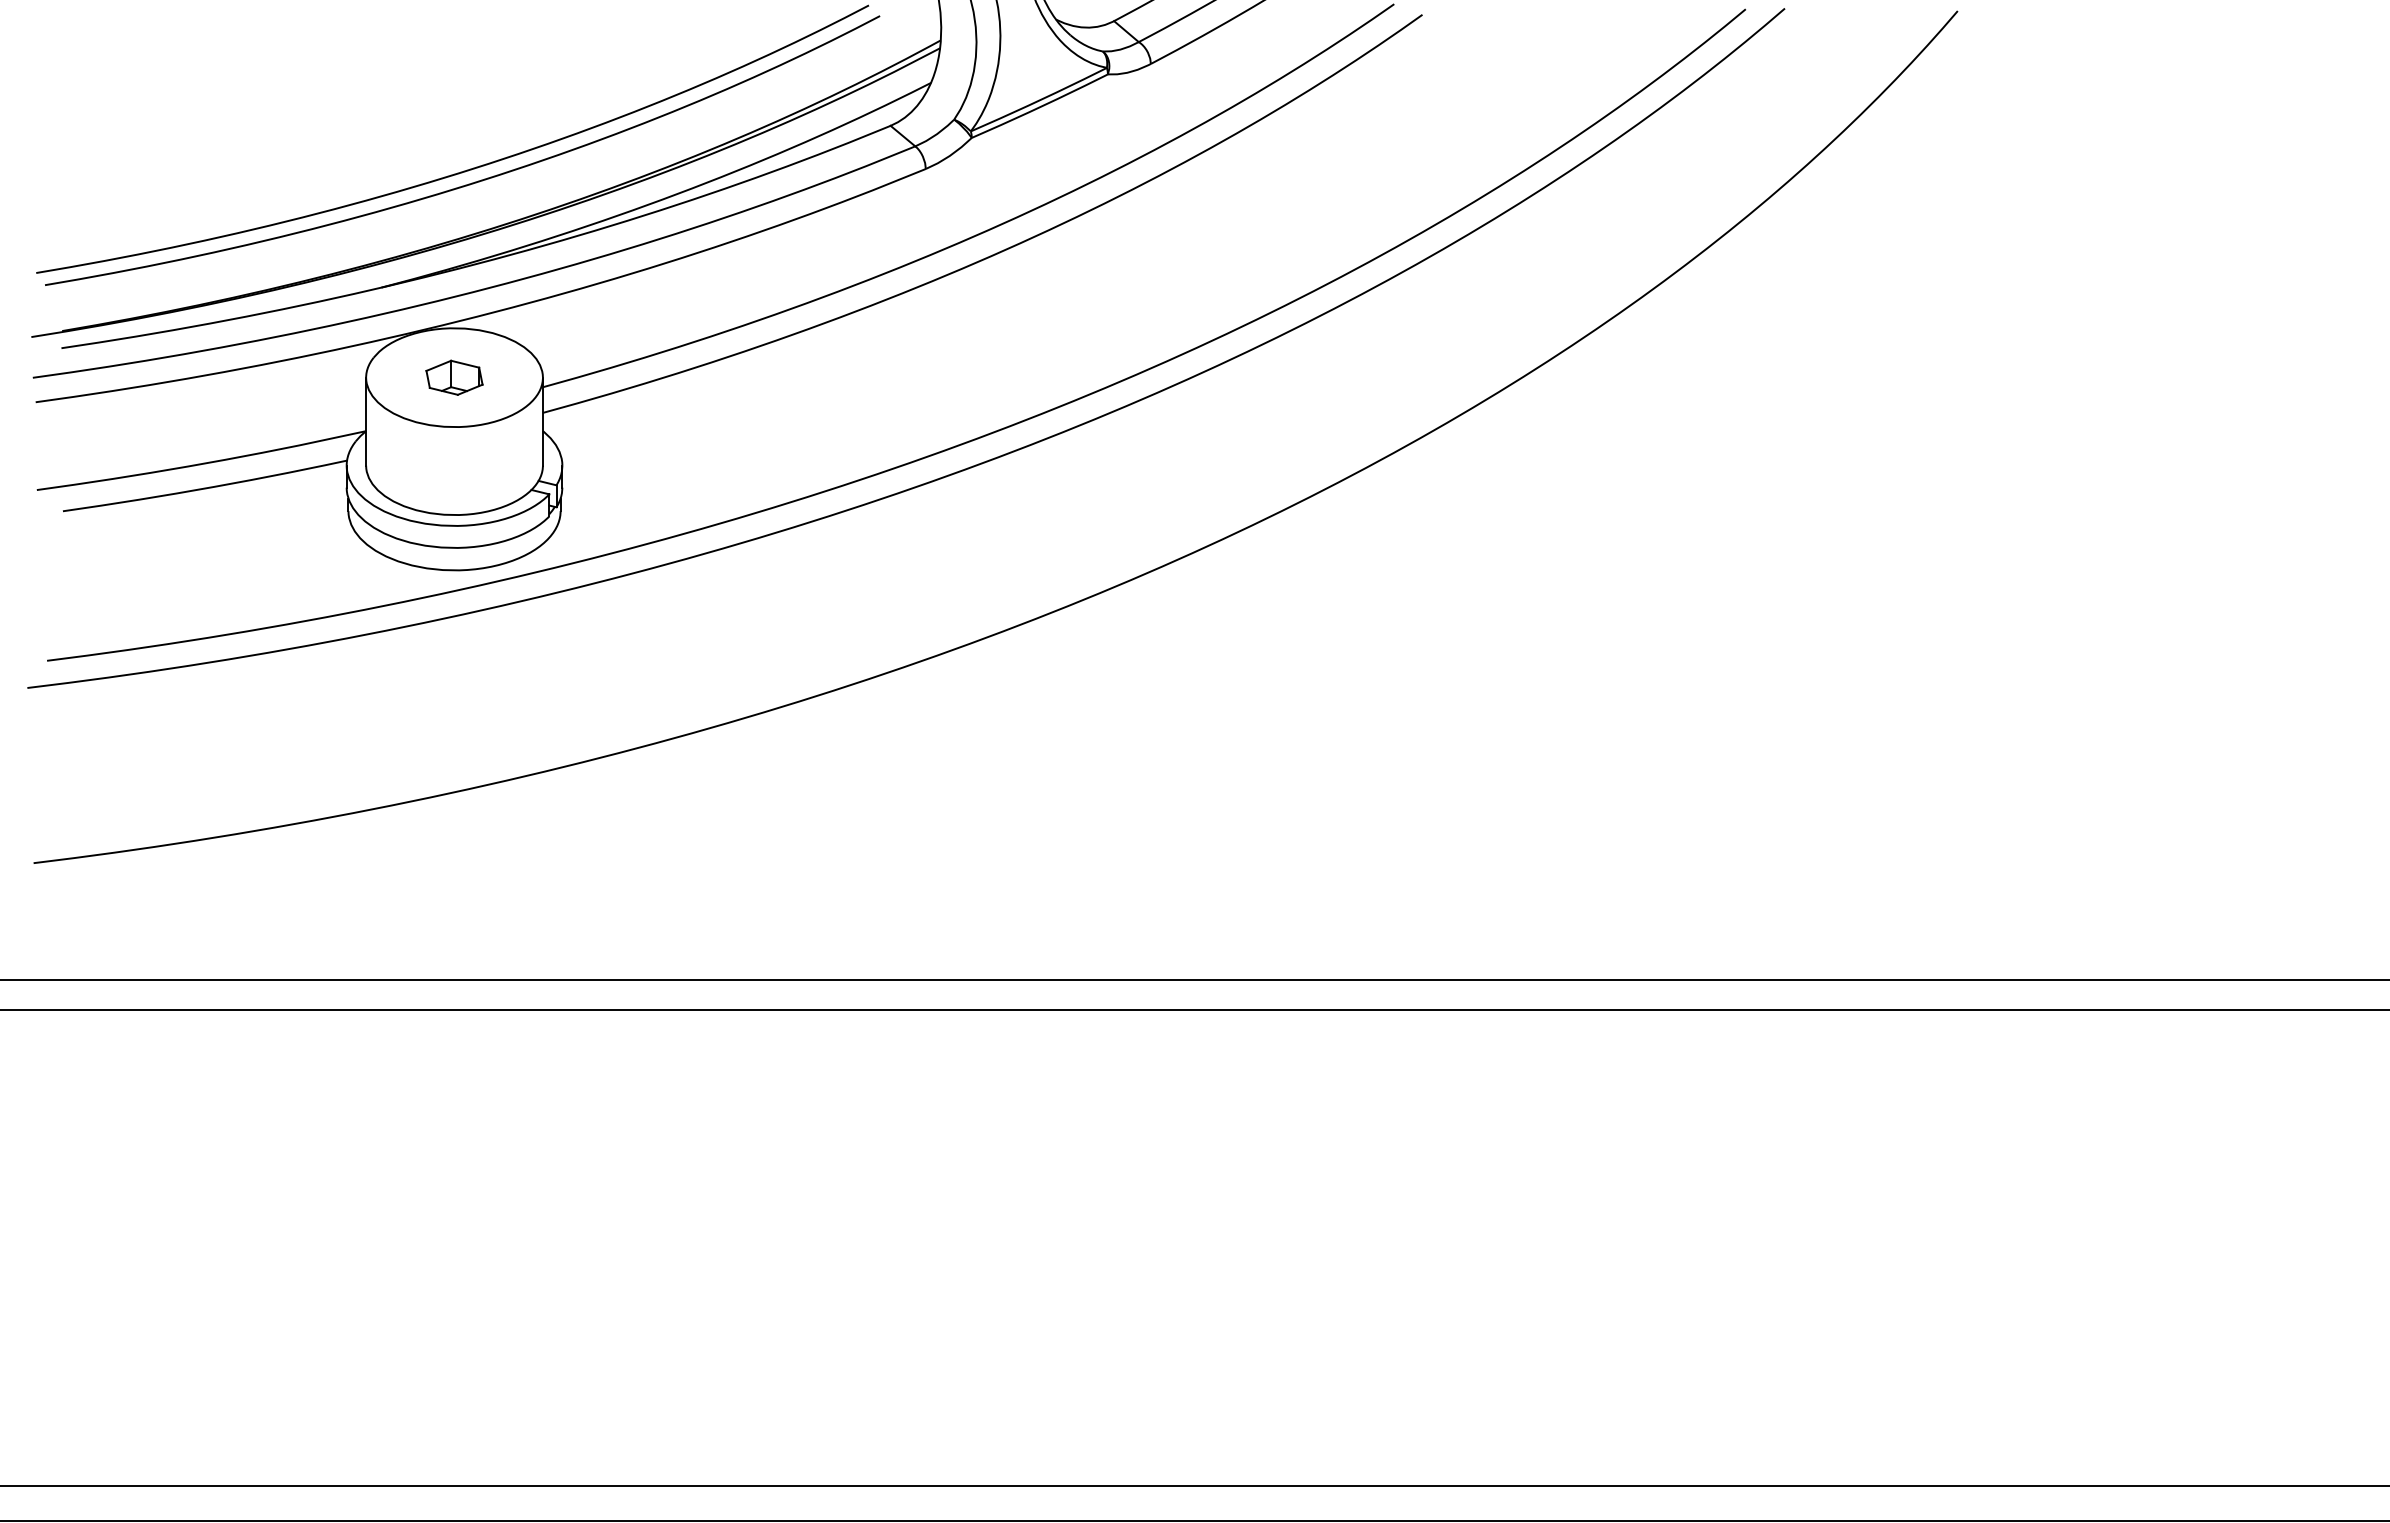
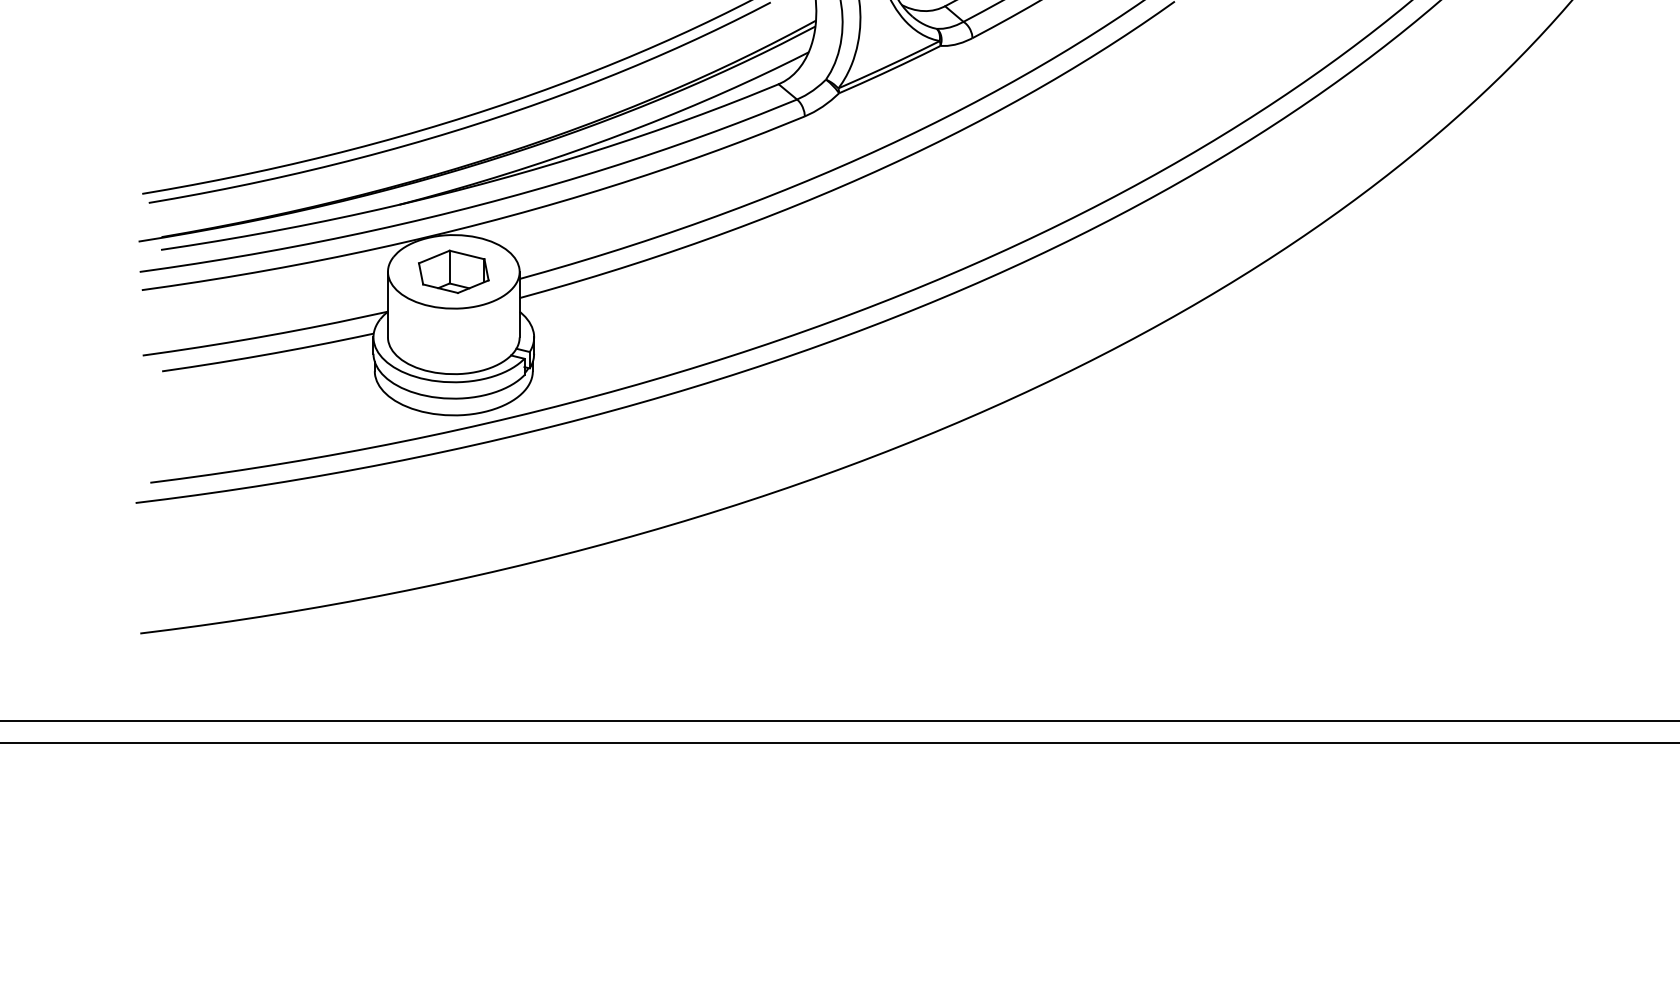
part: (454, 377) -> (453, 271), size x1.67

